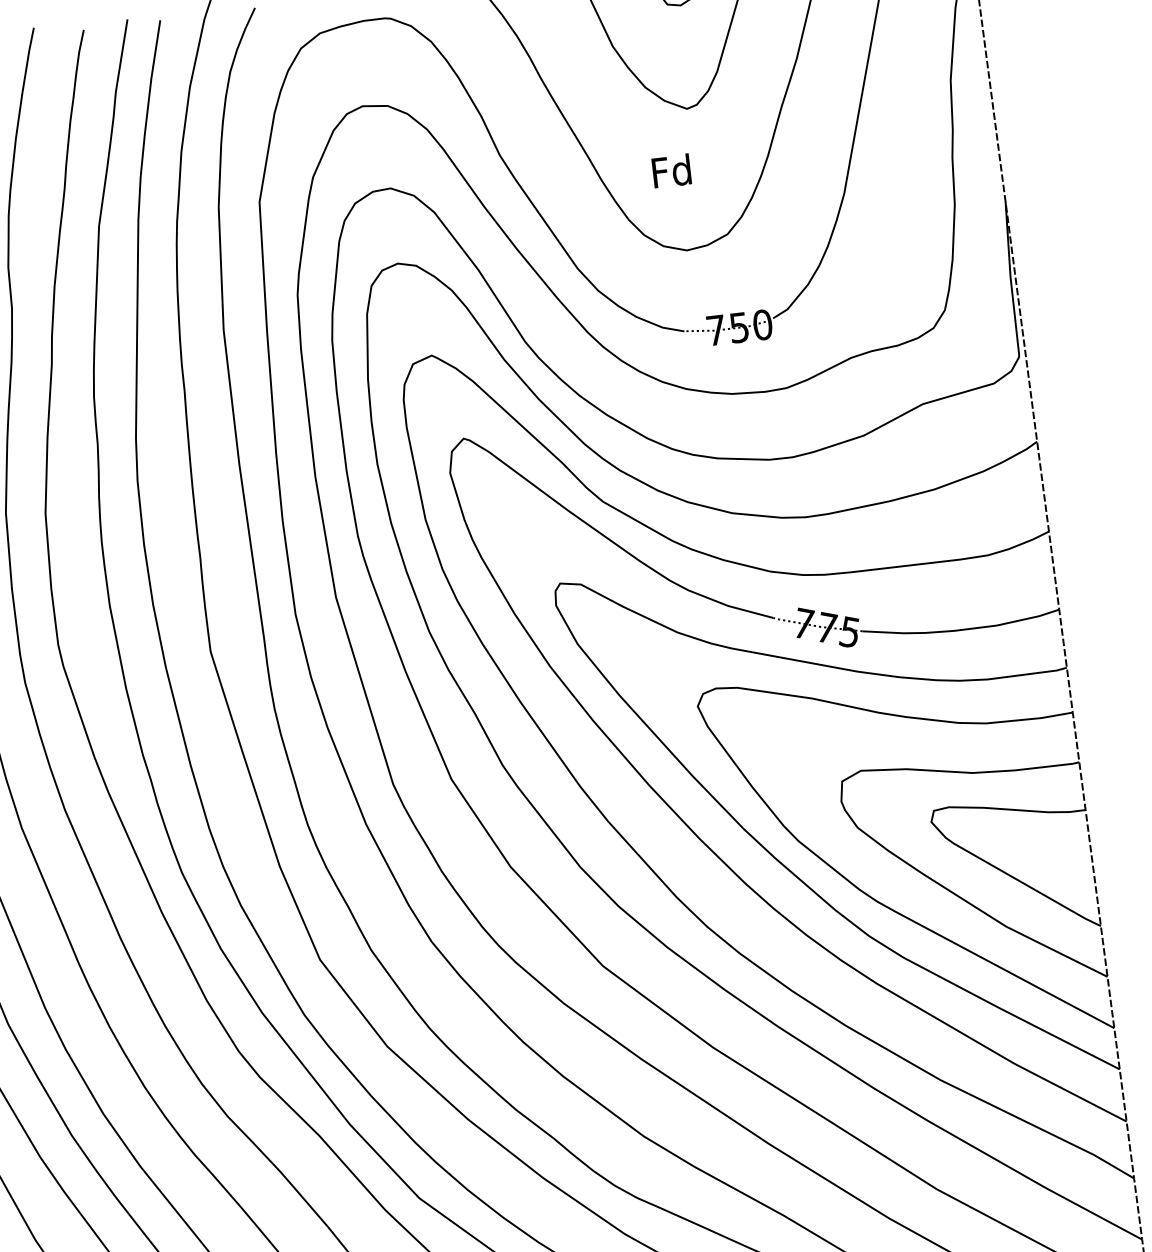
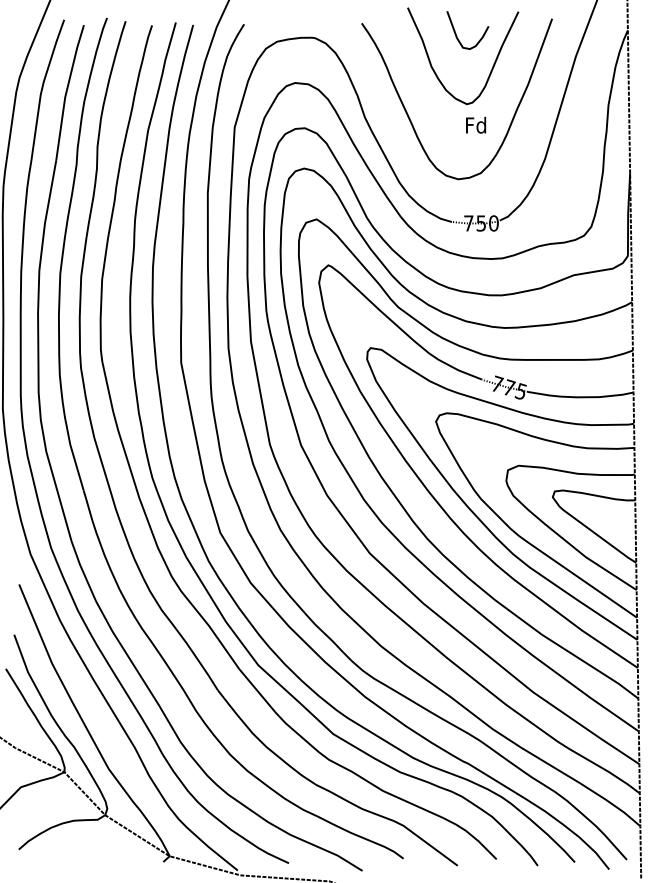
text: (672, 169) -> (476, 124), moved

